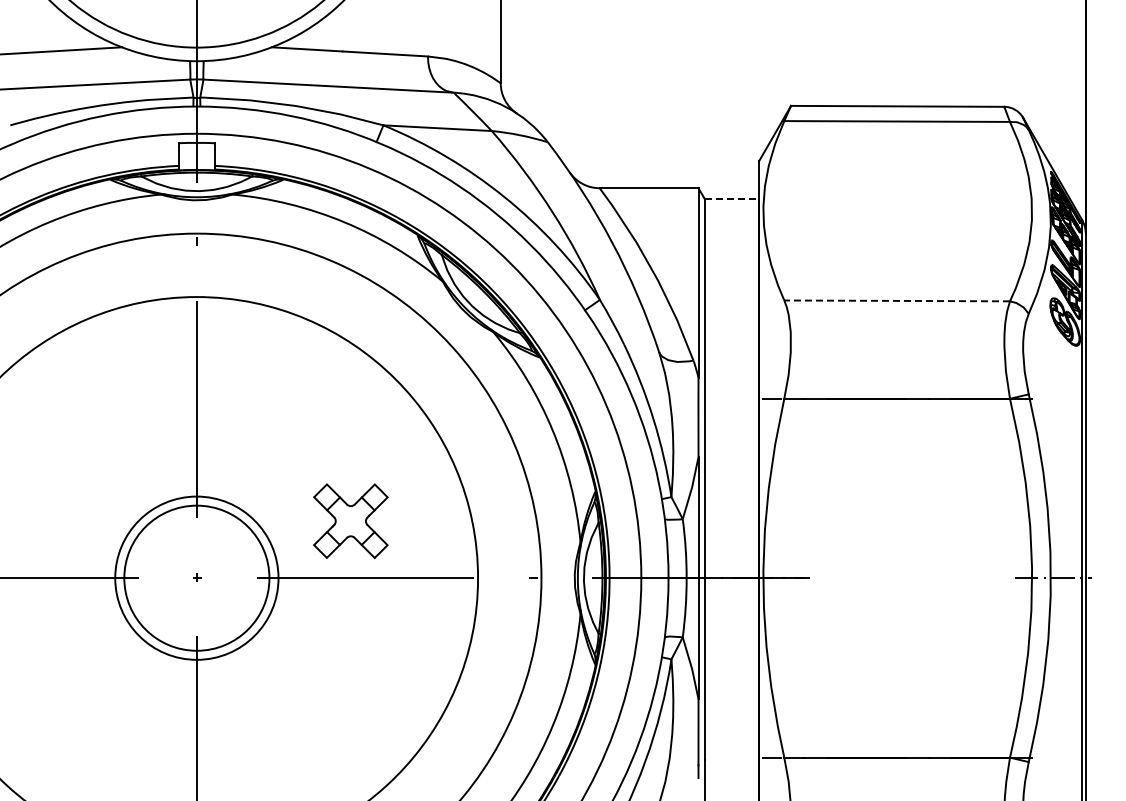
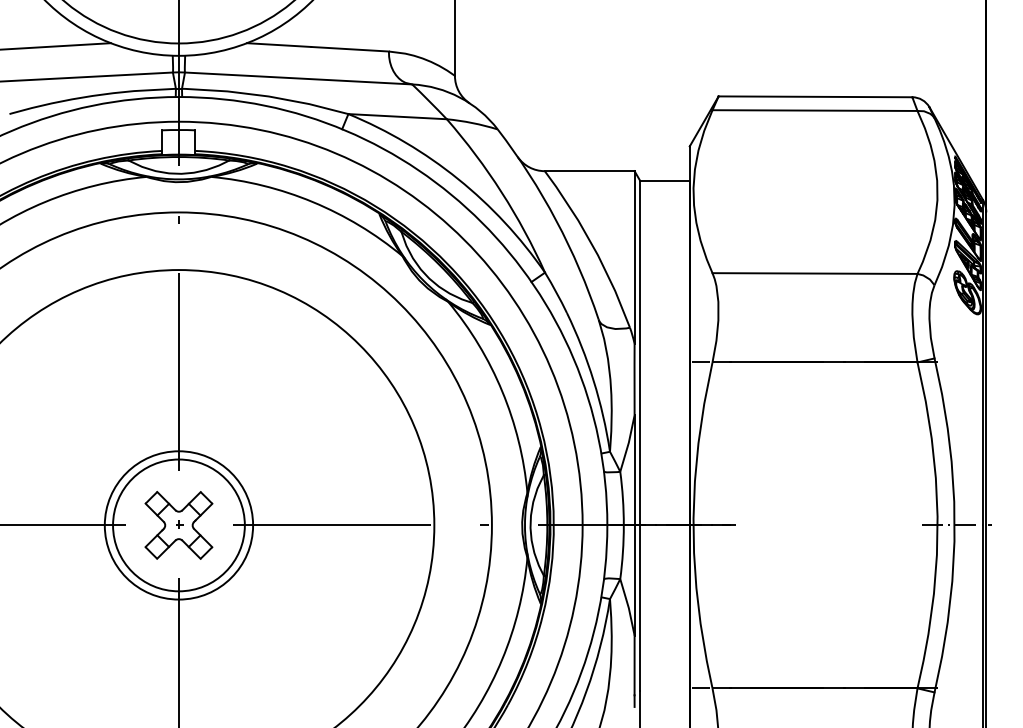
line: (732, 199) -> (665, 181), dashed -> solid
line: (897, 300) -> (815, 273), dashed -> solid
part: (350, 521) -> (178, 525), moved

